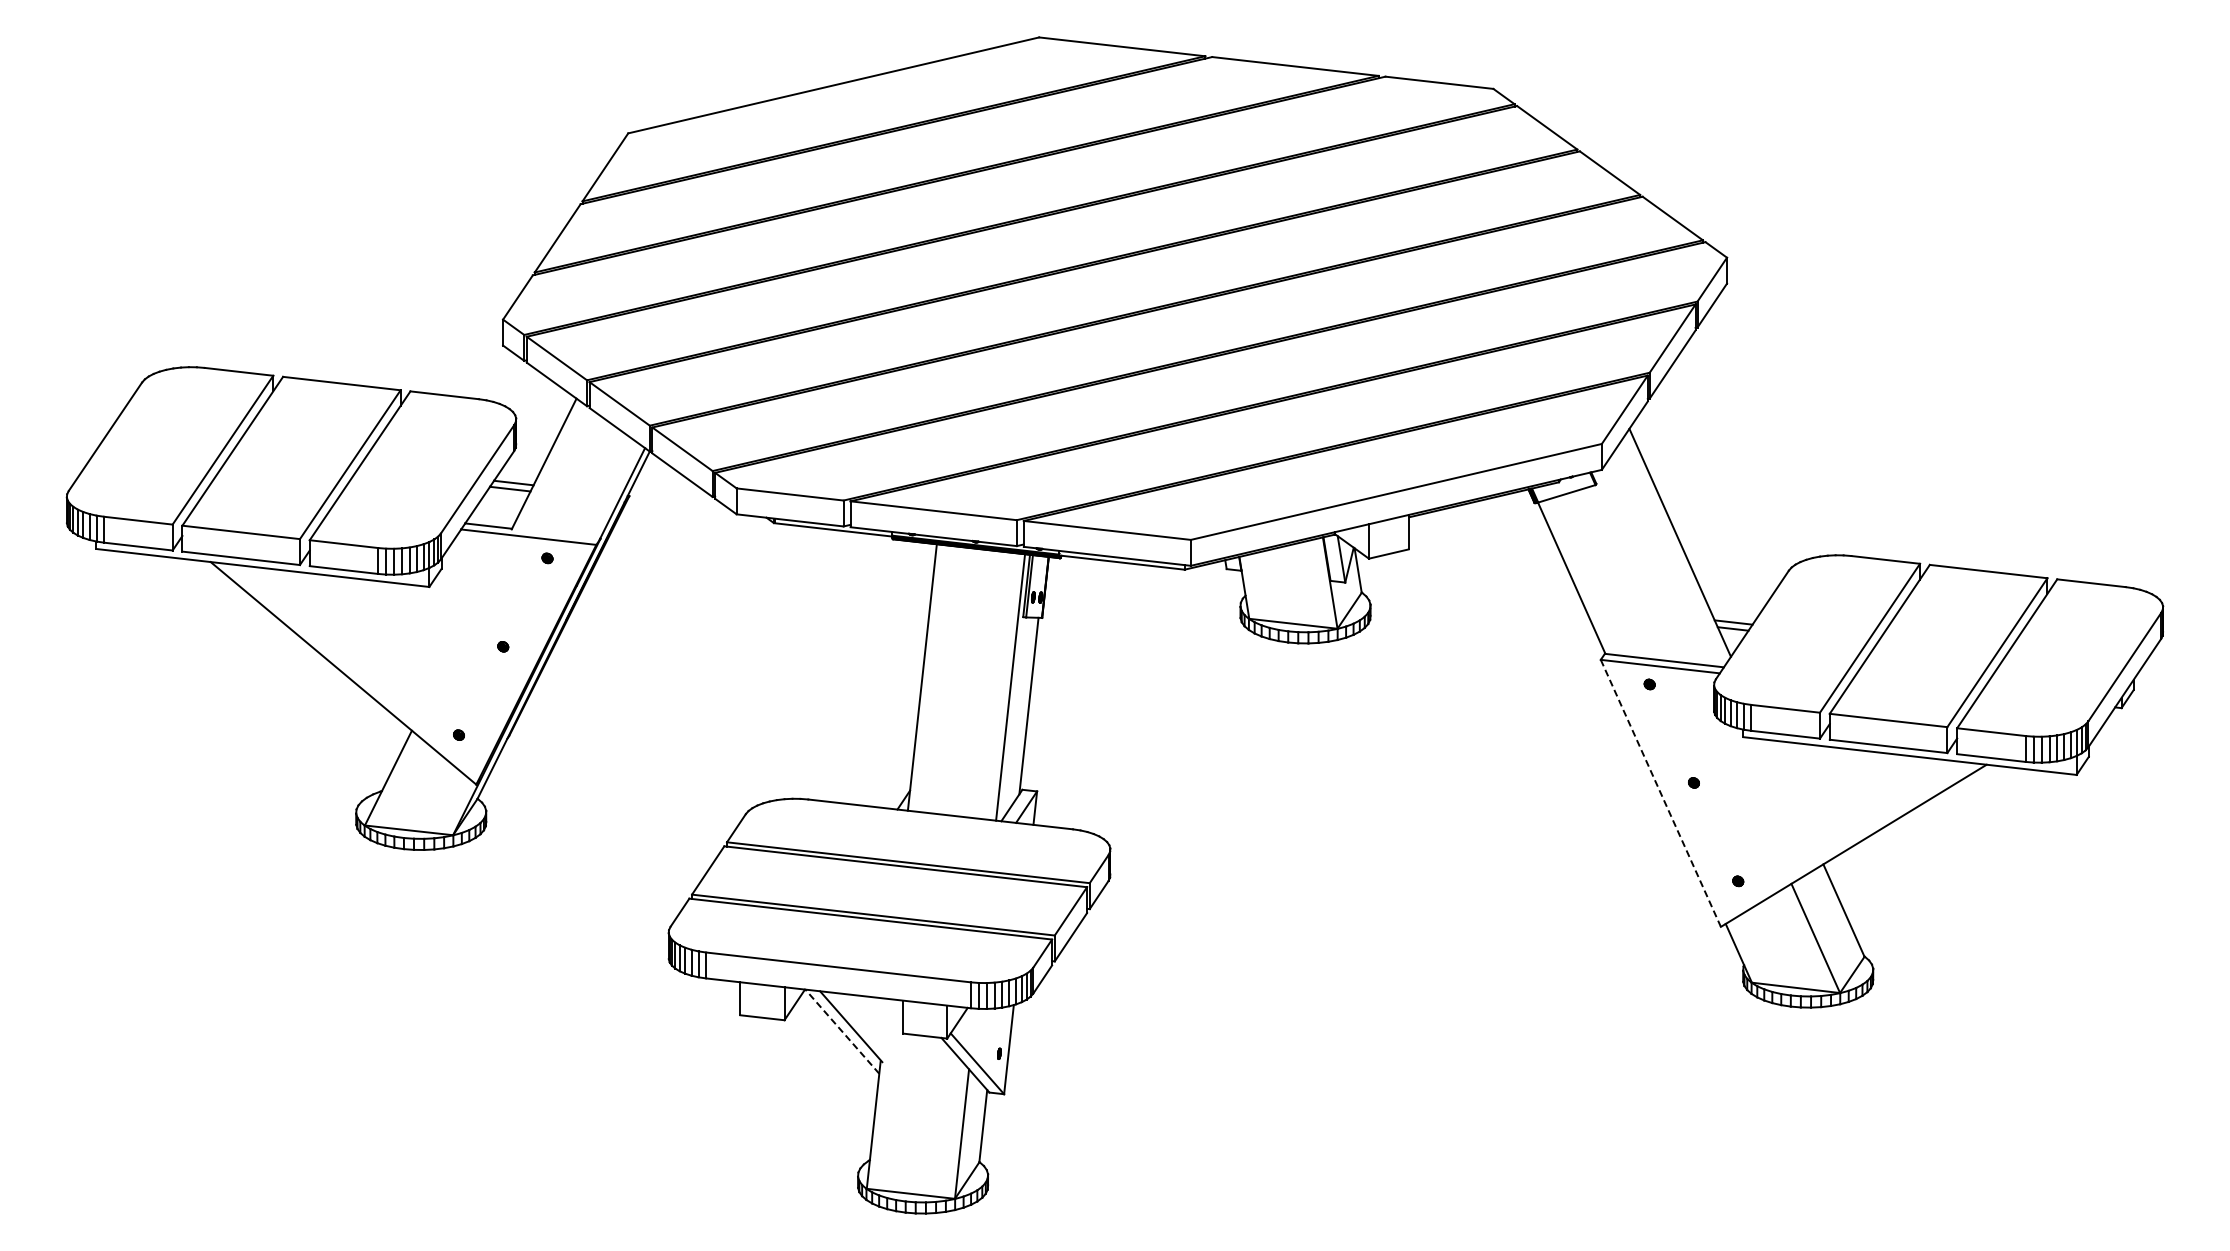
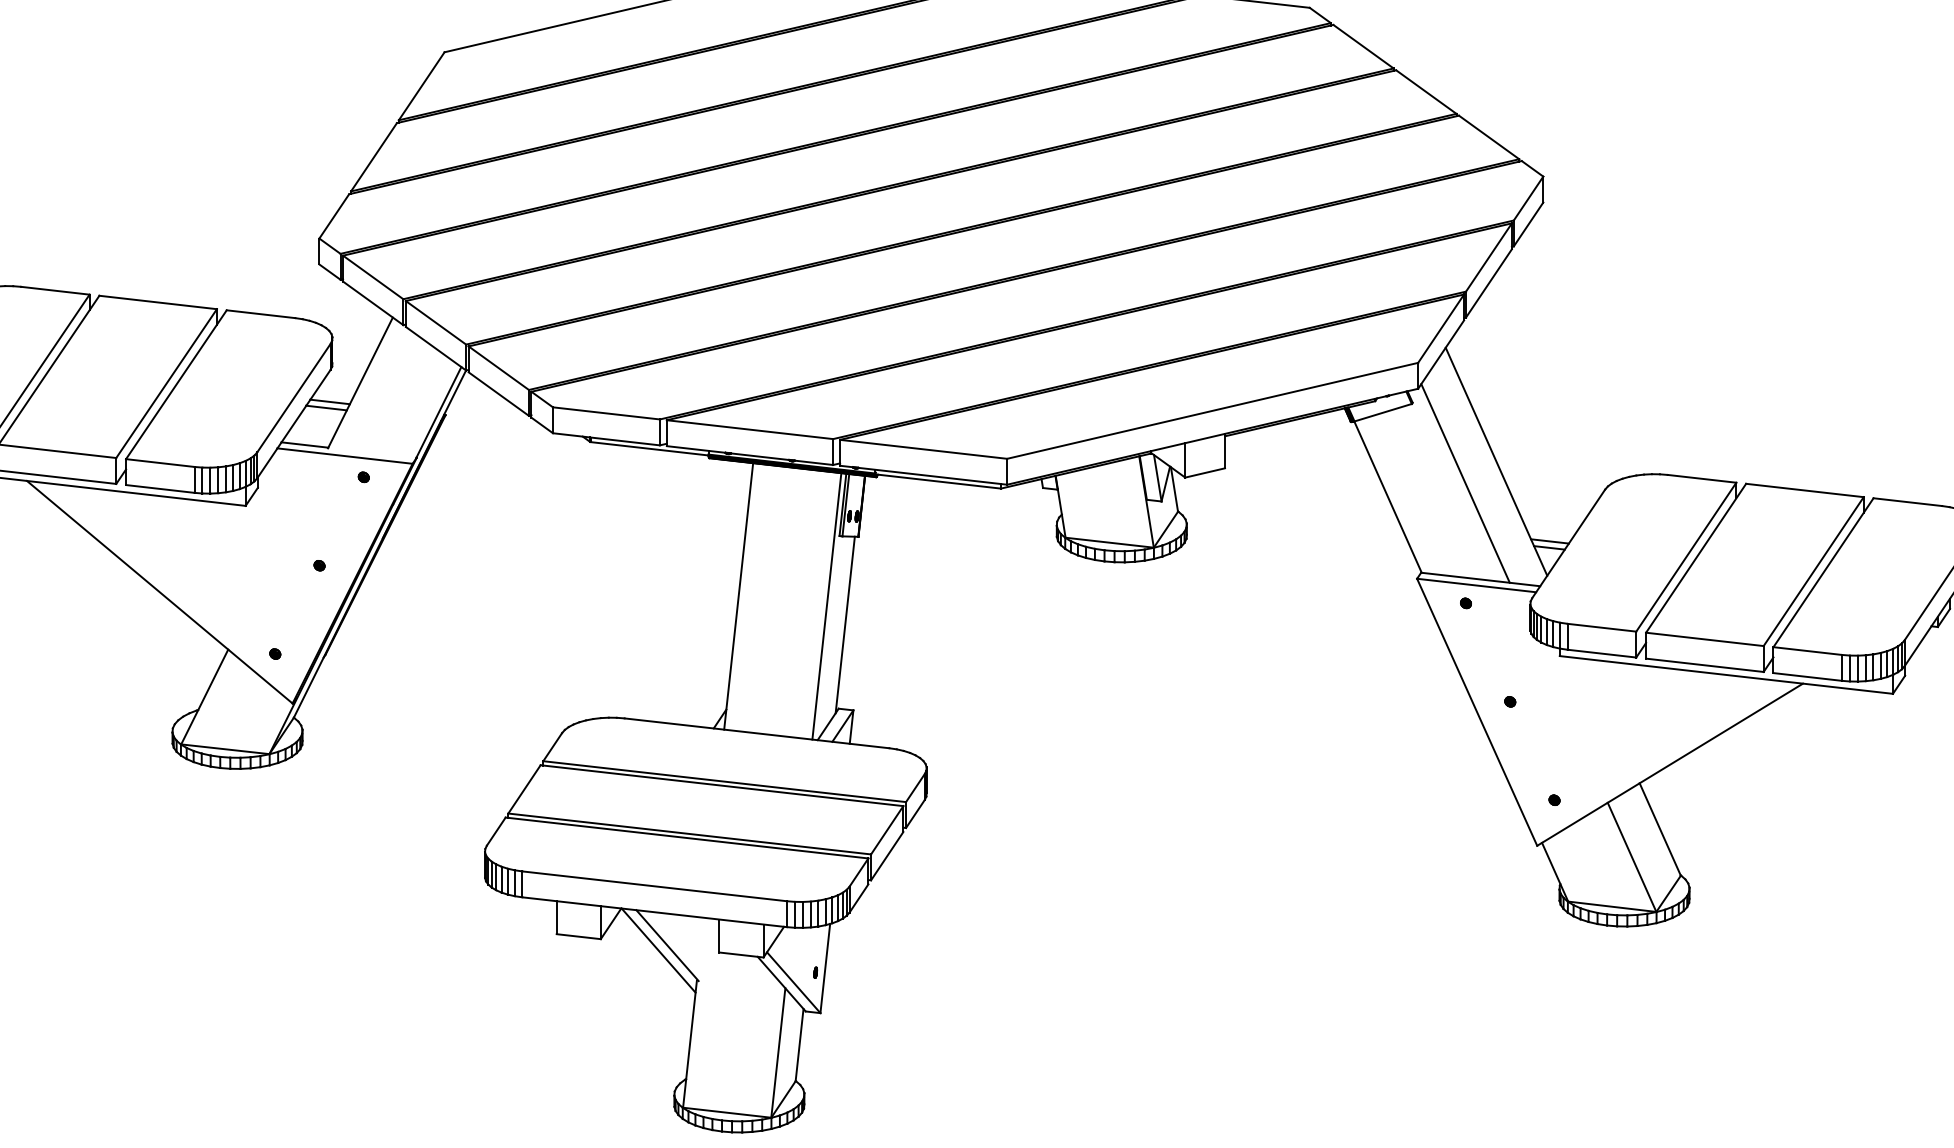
line: (1649, 564) -> (1465, 483), added
line: (1661, 793) -> (1477, 712), dashed -> solid
line: (842, 1031) -> (658, 950), dashed -> solid

